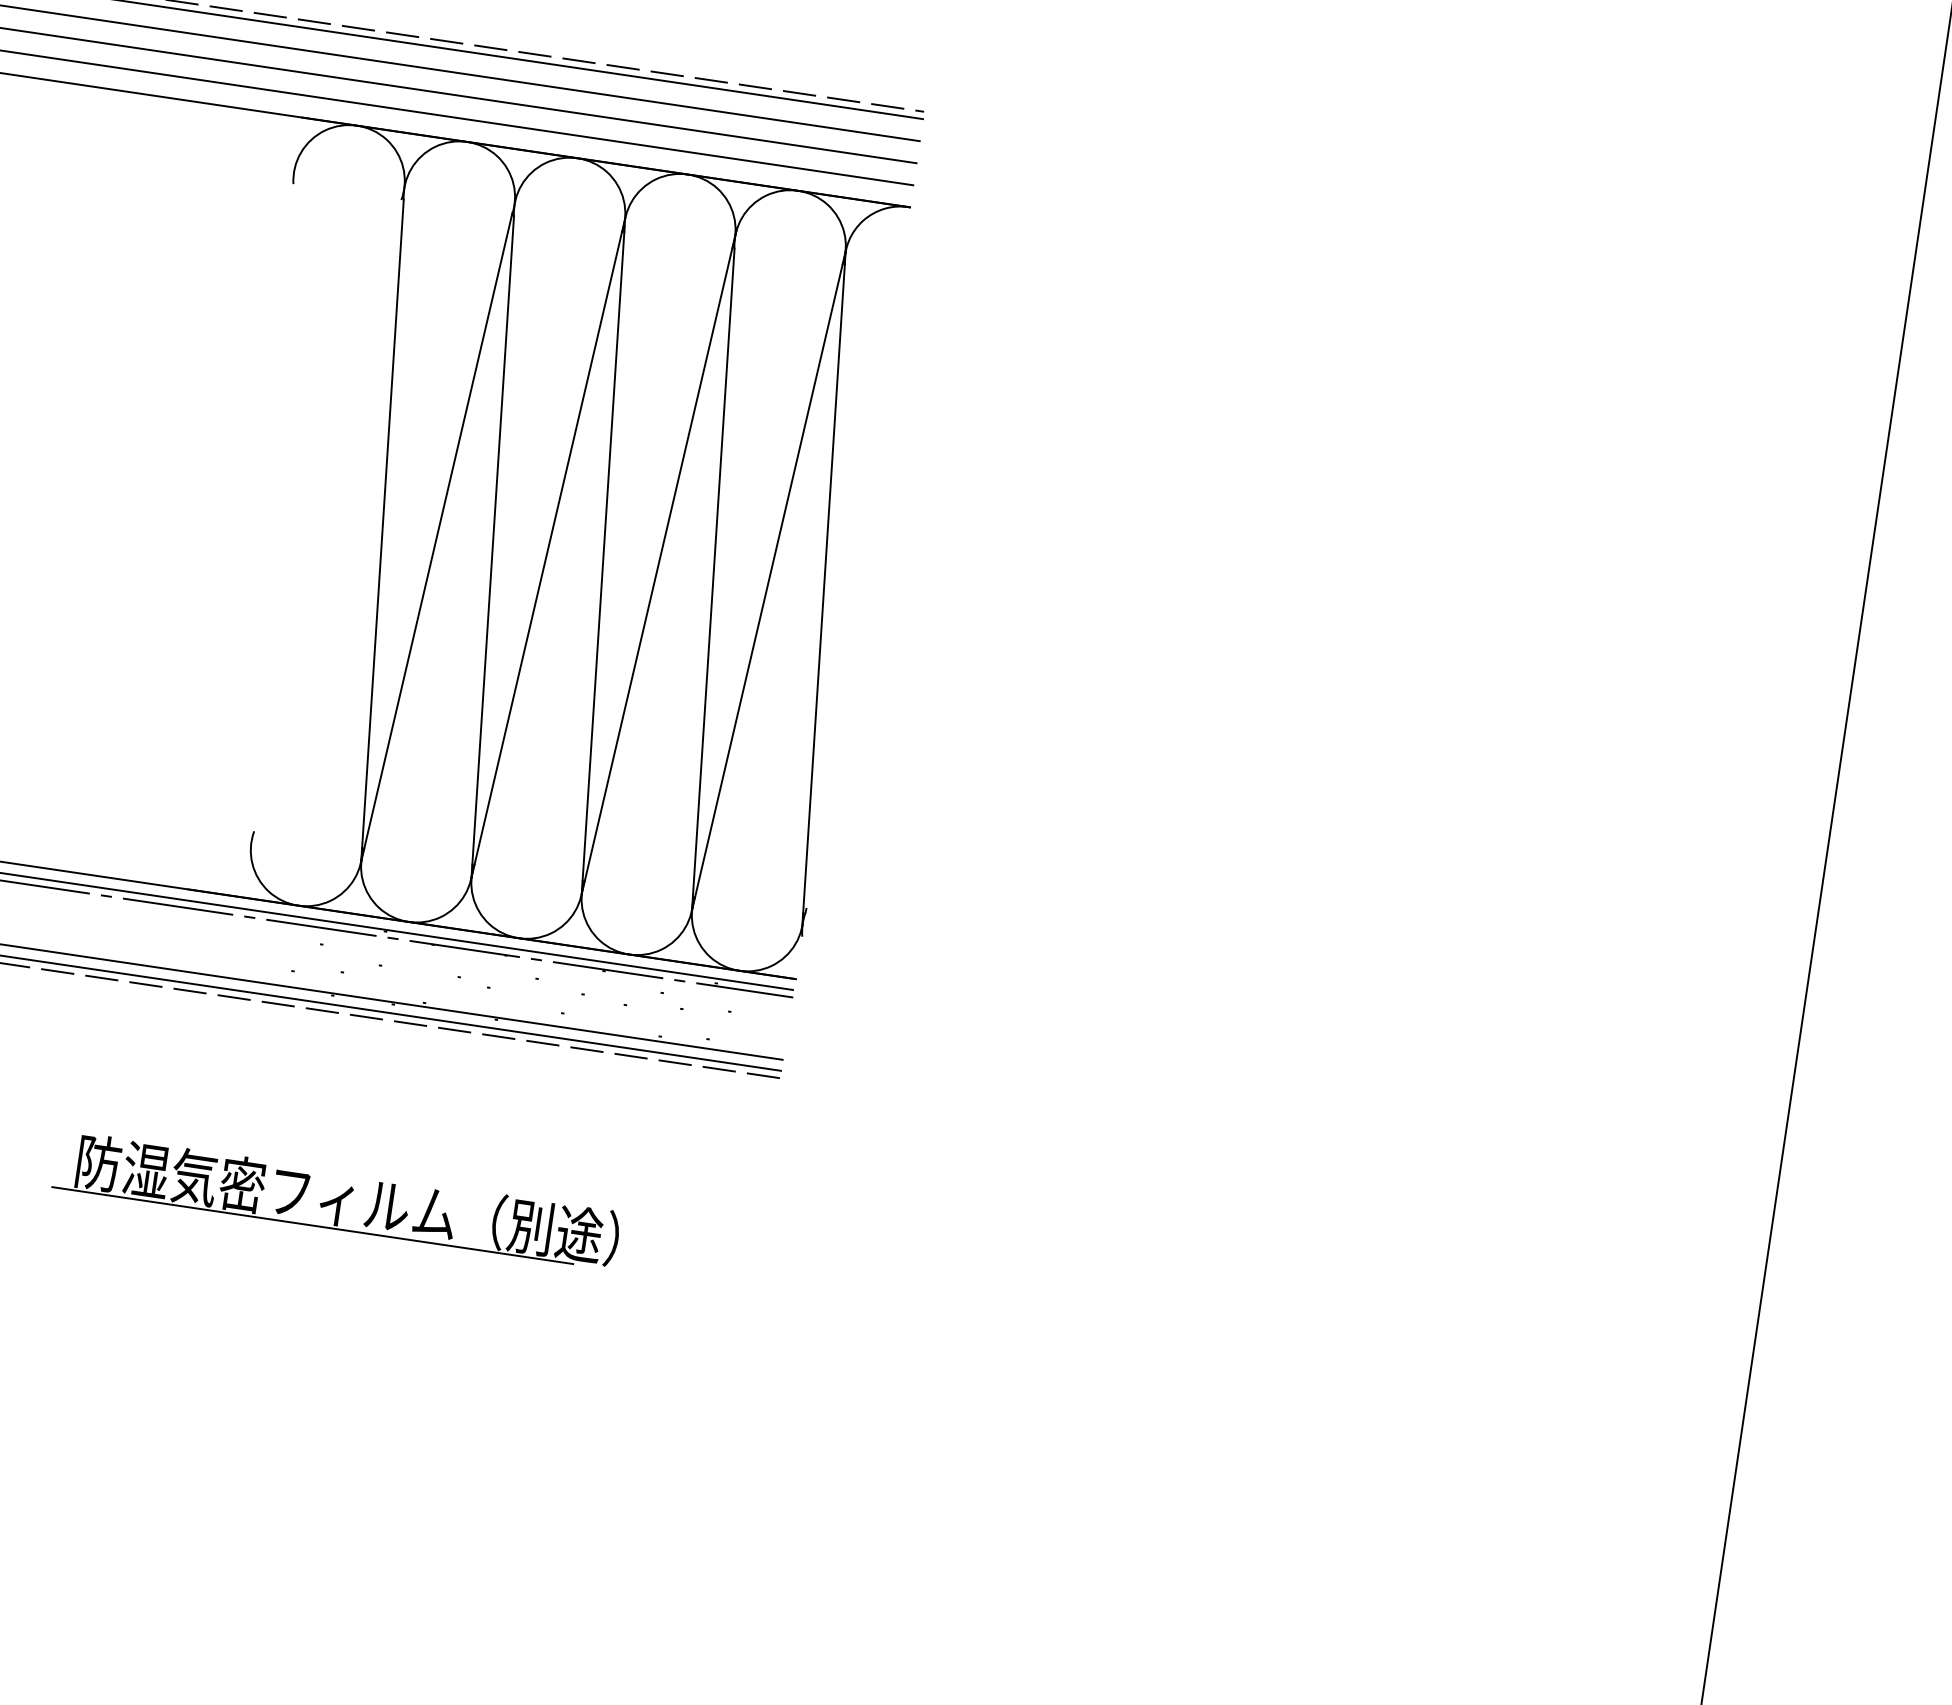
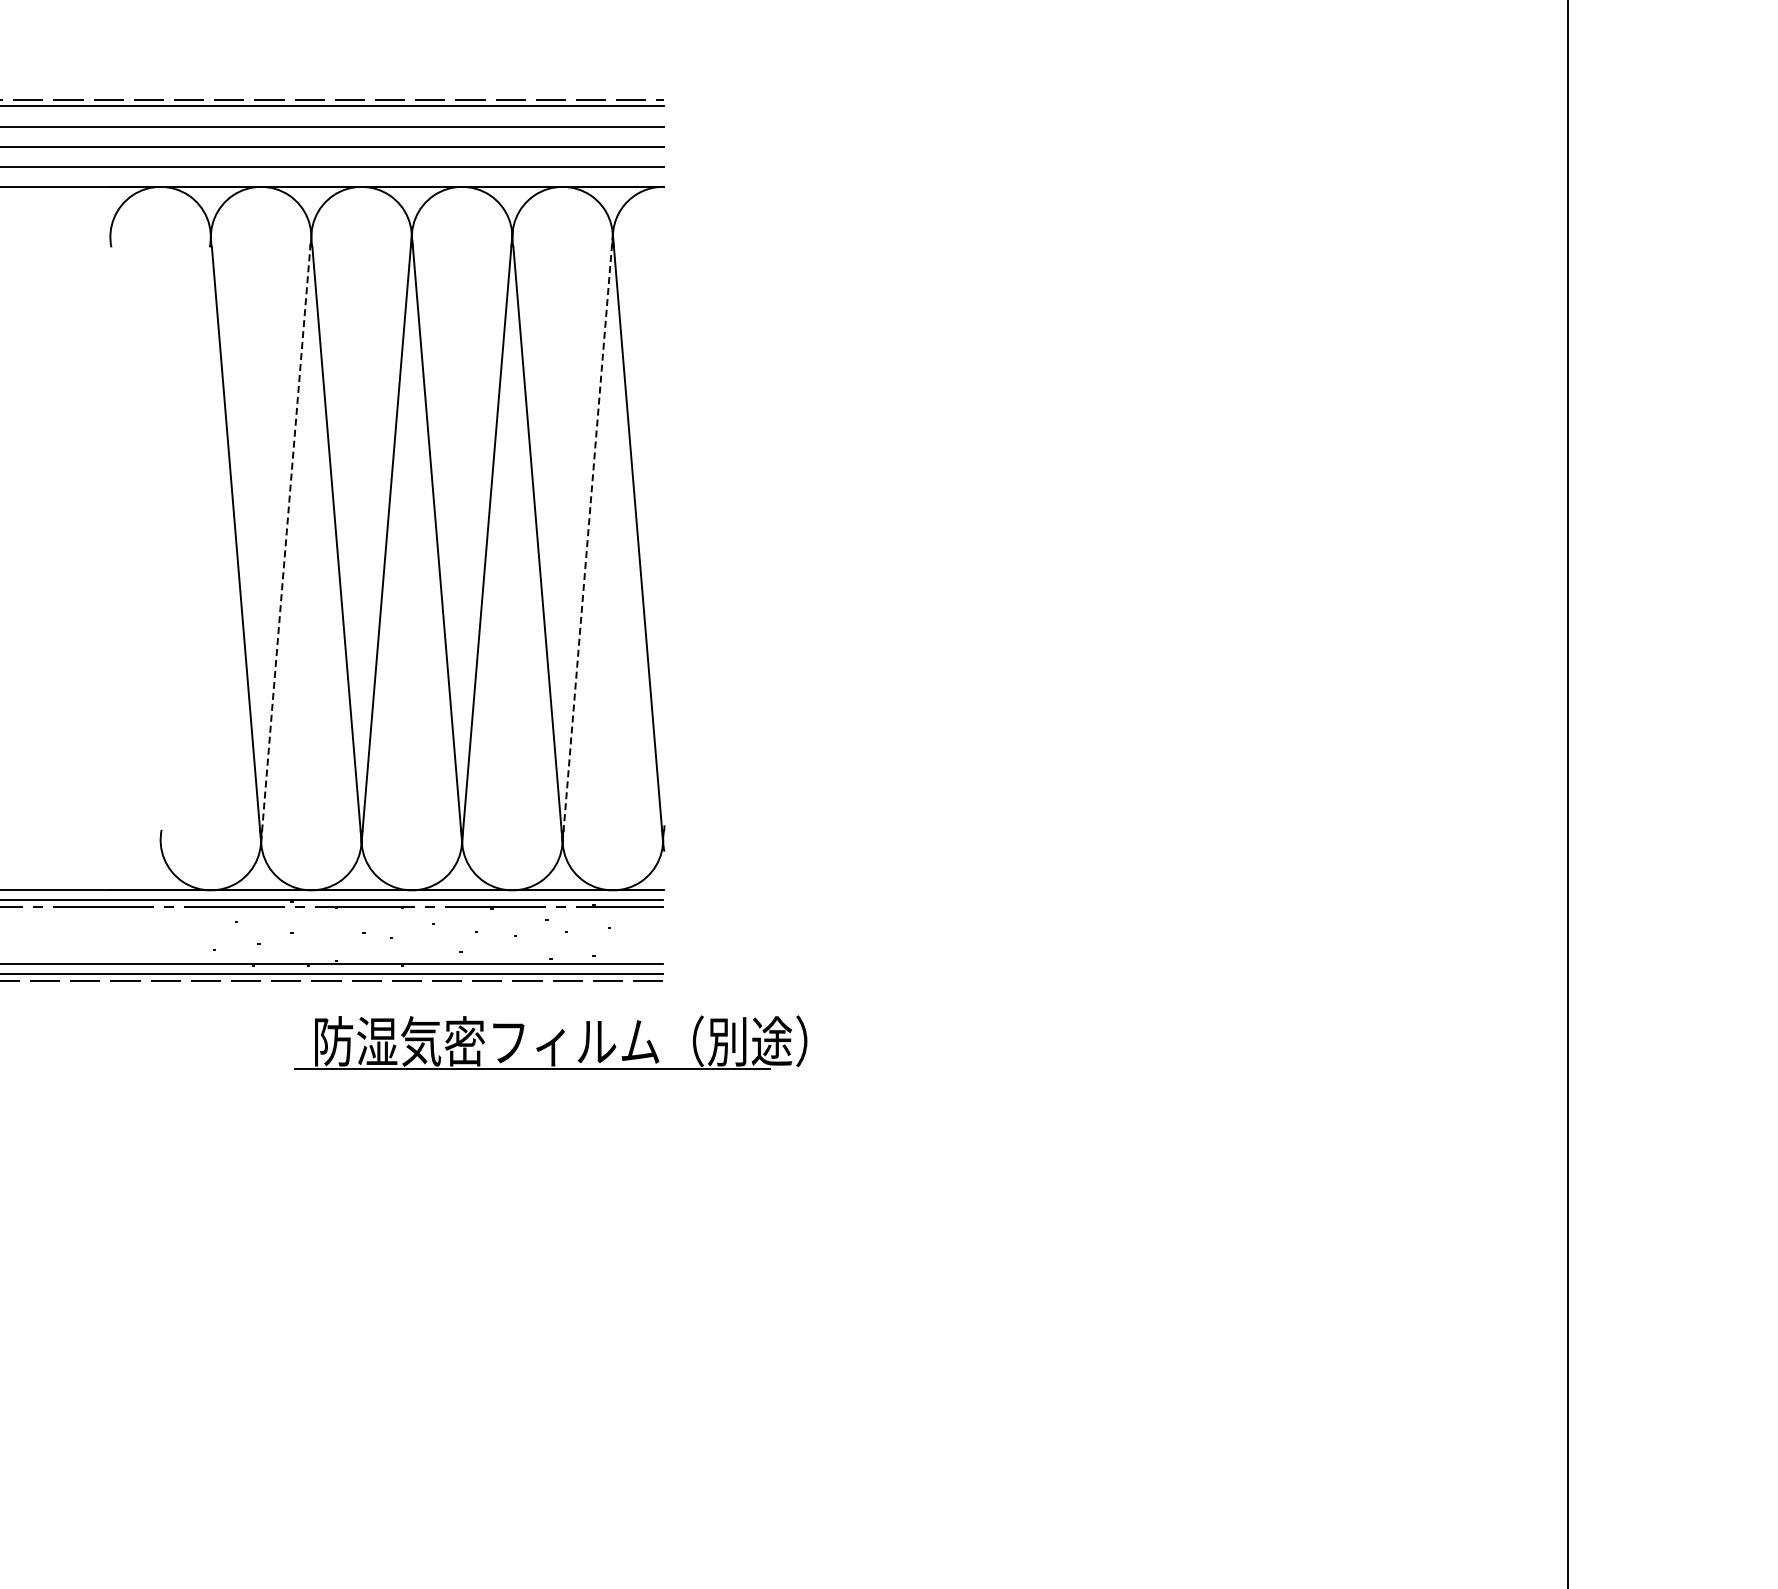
line: (436, 537) -> (285, 543), solid -> dashed
line: (768, 579) -> (587, 537), solid -> dashed
part: (336, 1199) -> (550, 1042), moved

